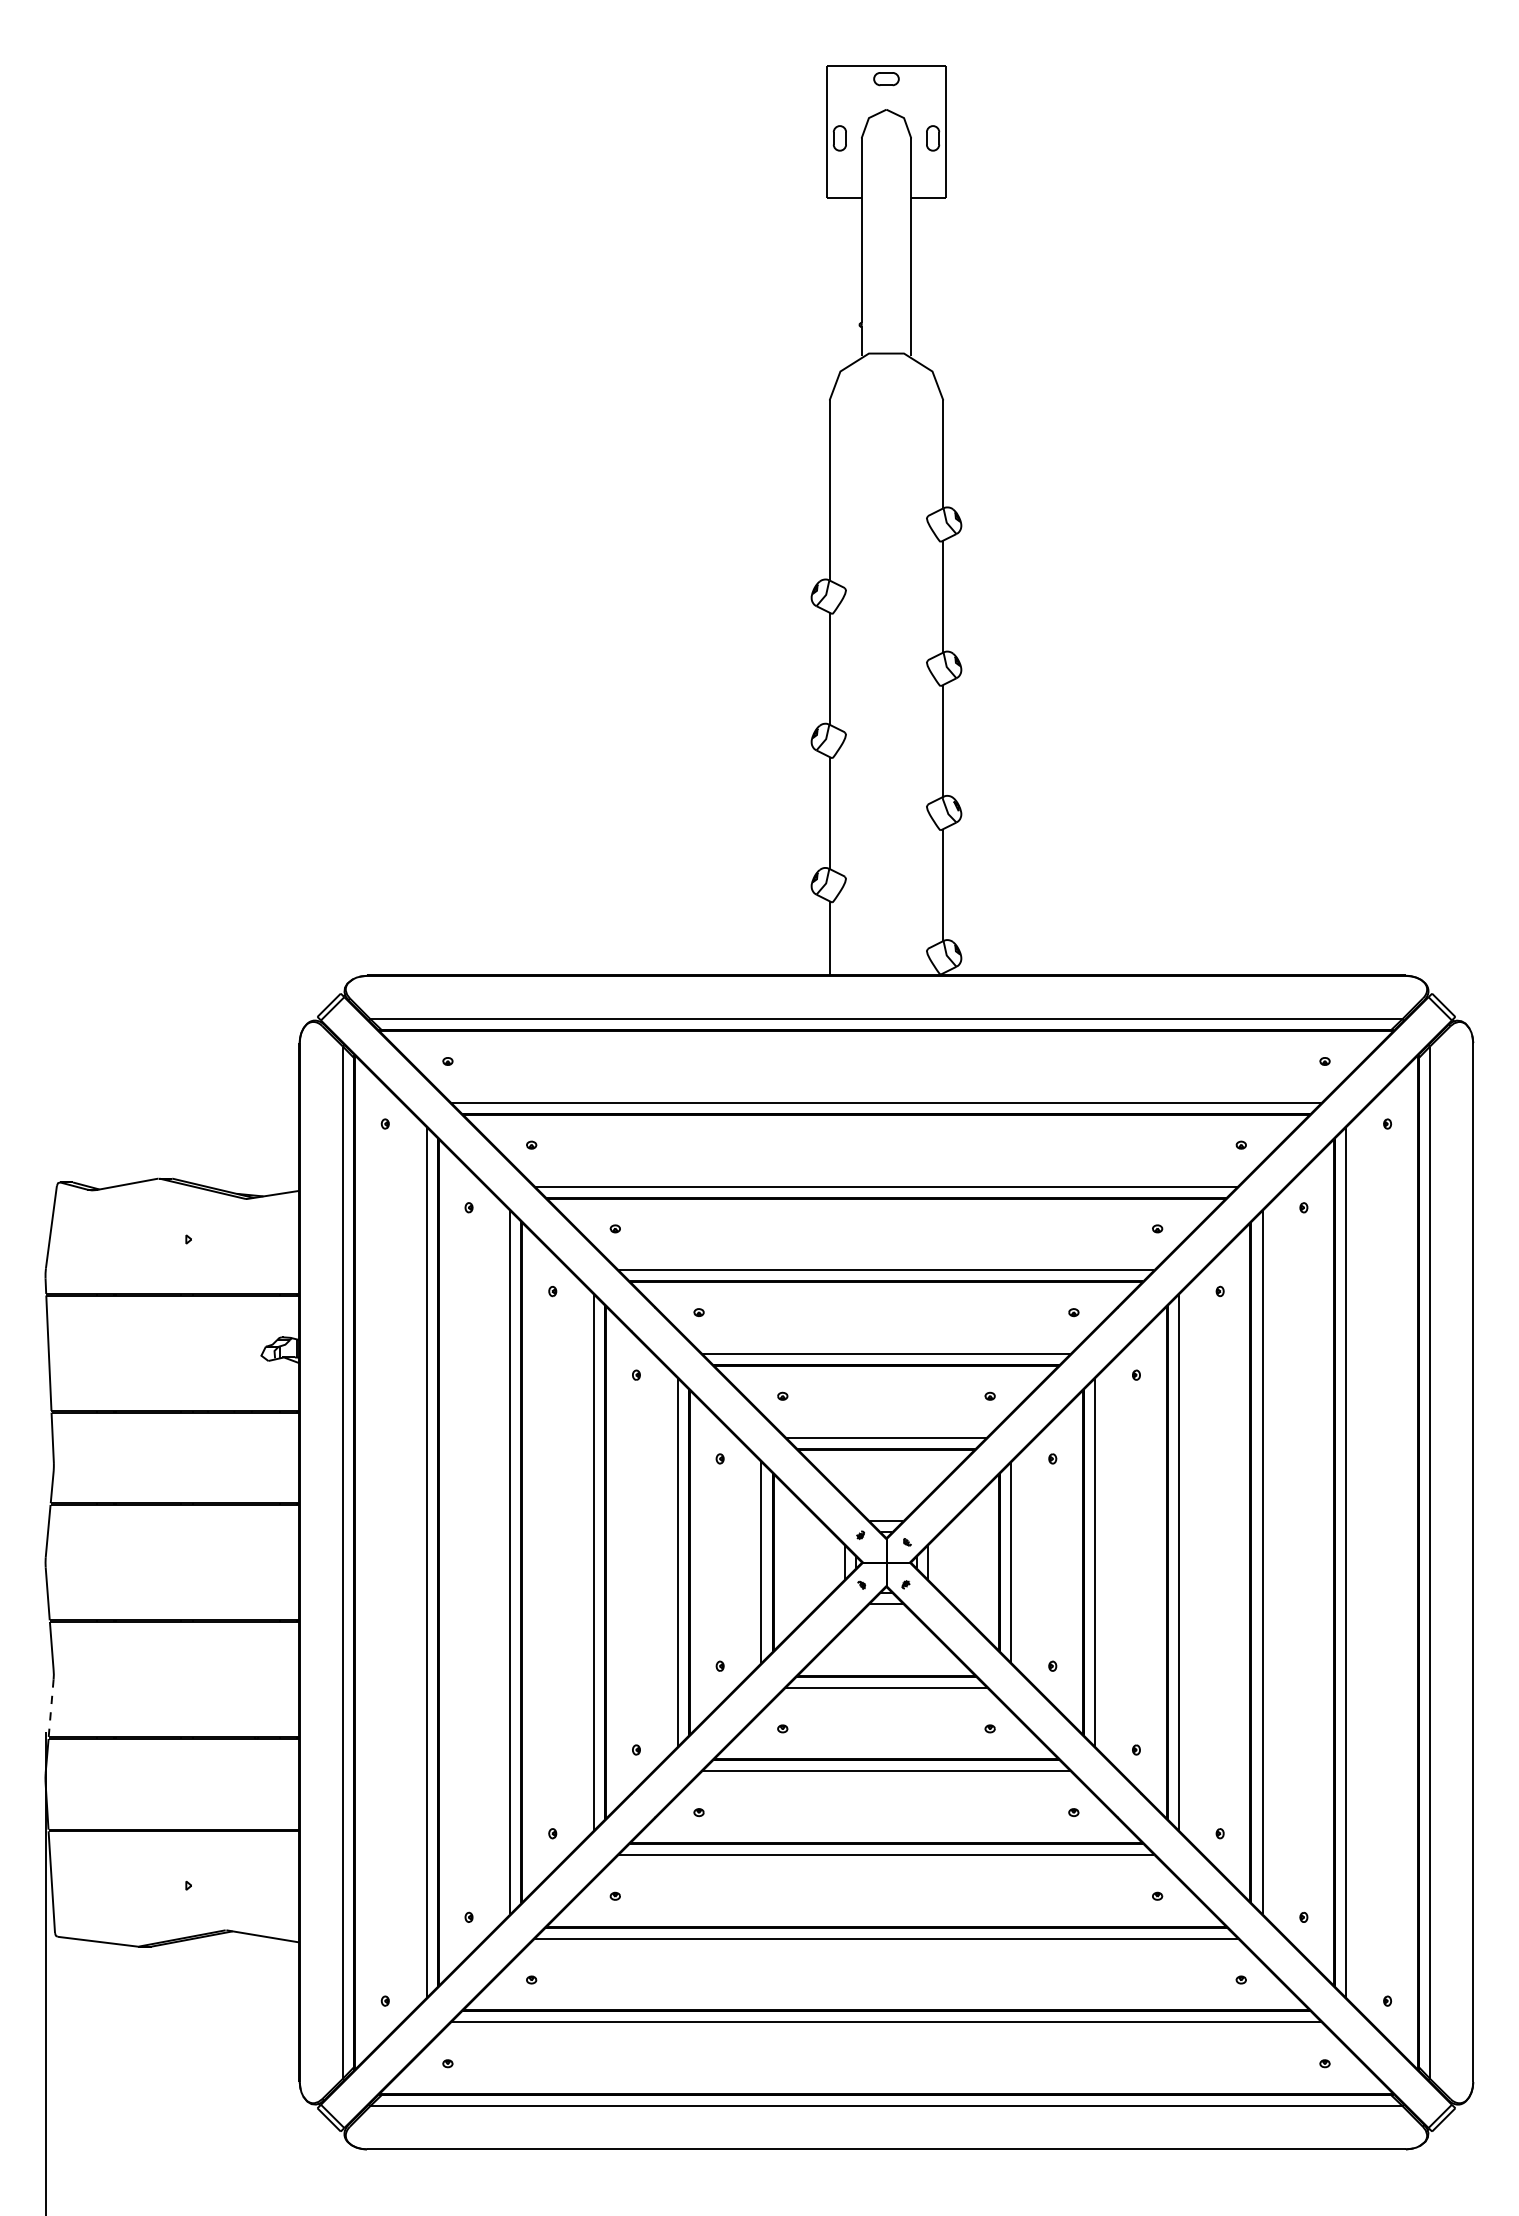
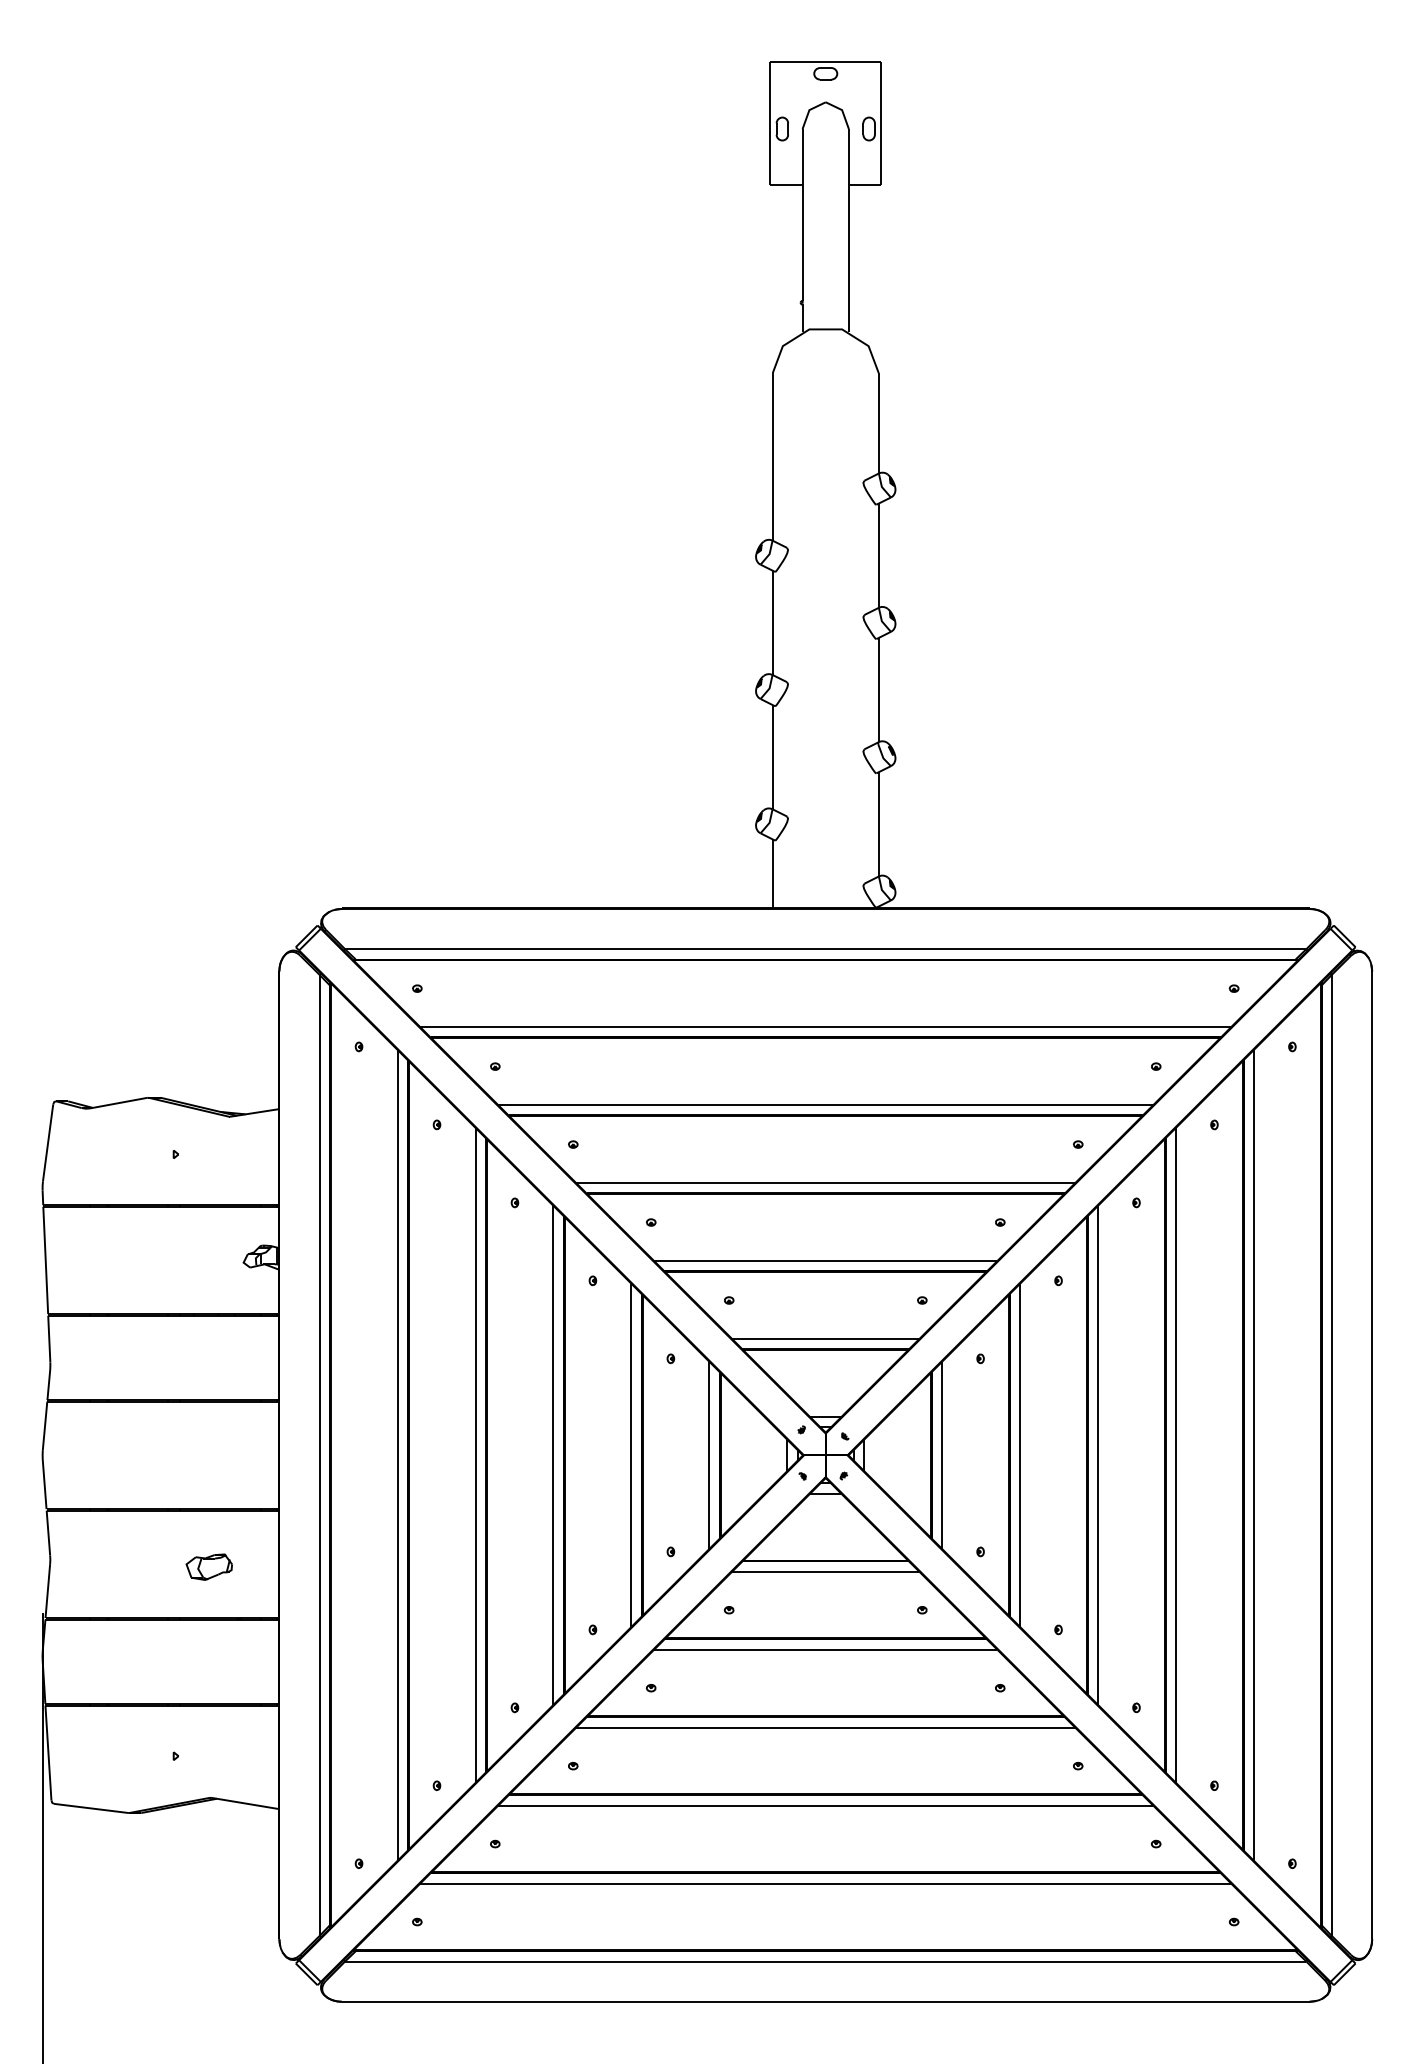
part: (223, 1681) -> (208, 1566), added
line: (50, 1708) -> (47, 1591), dashed -> solid

